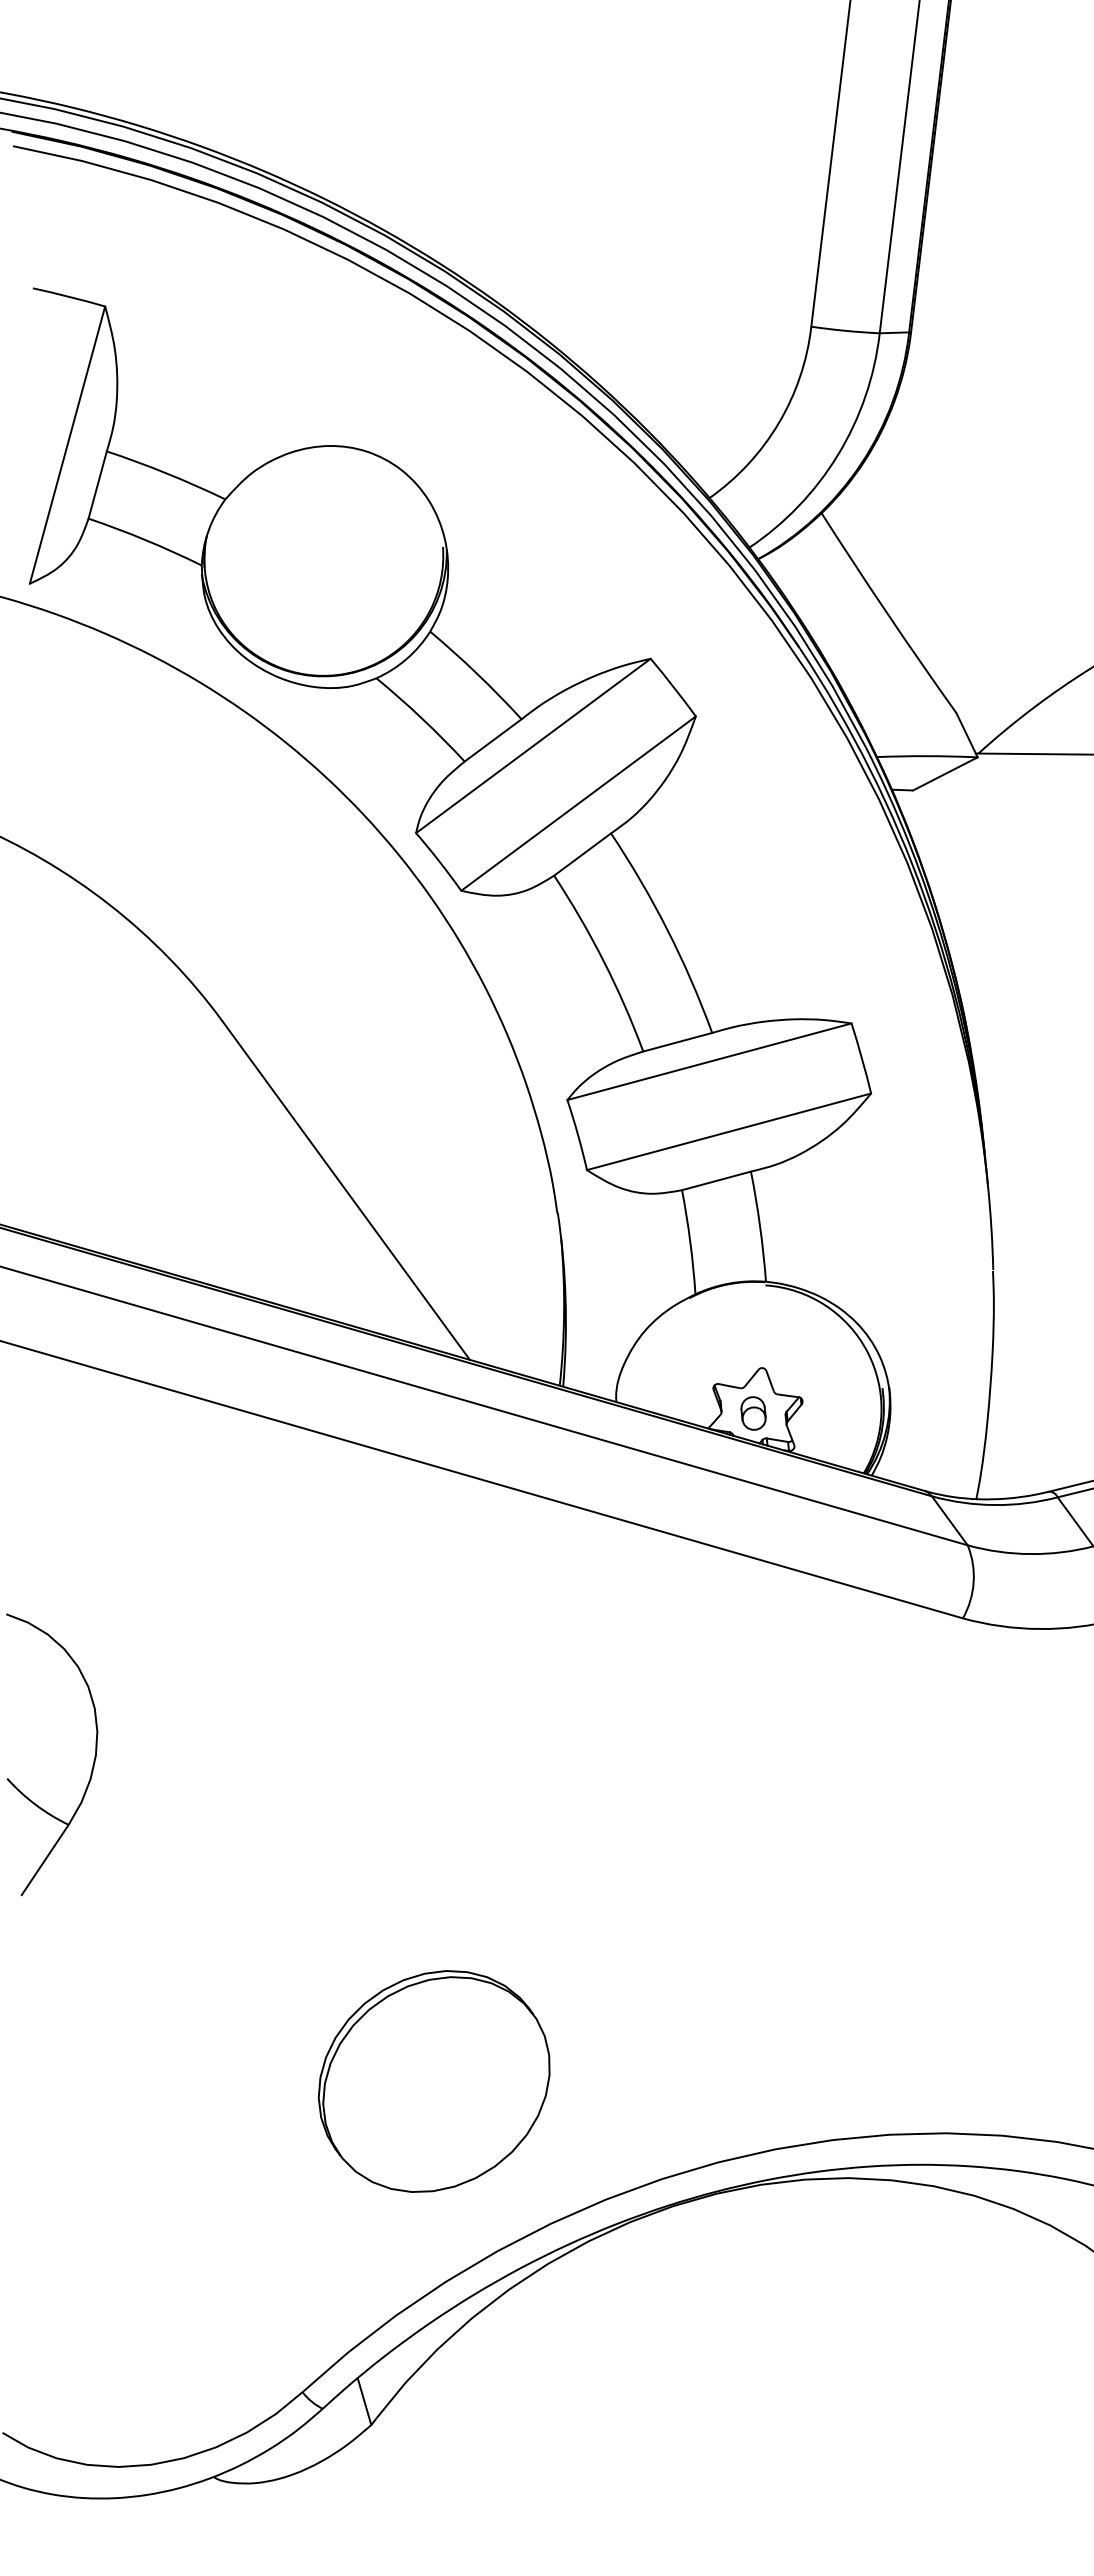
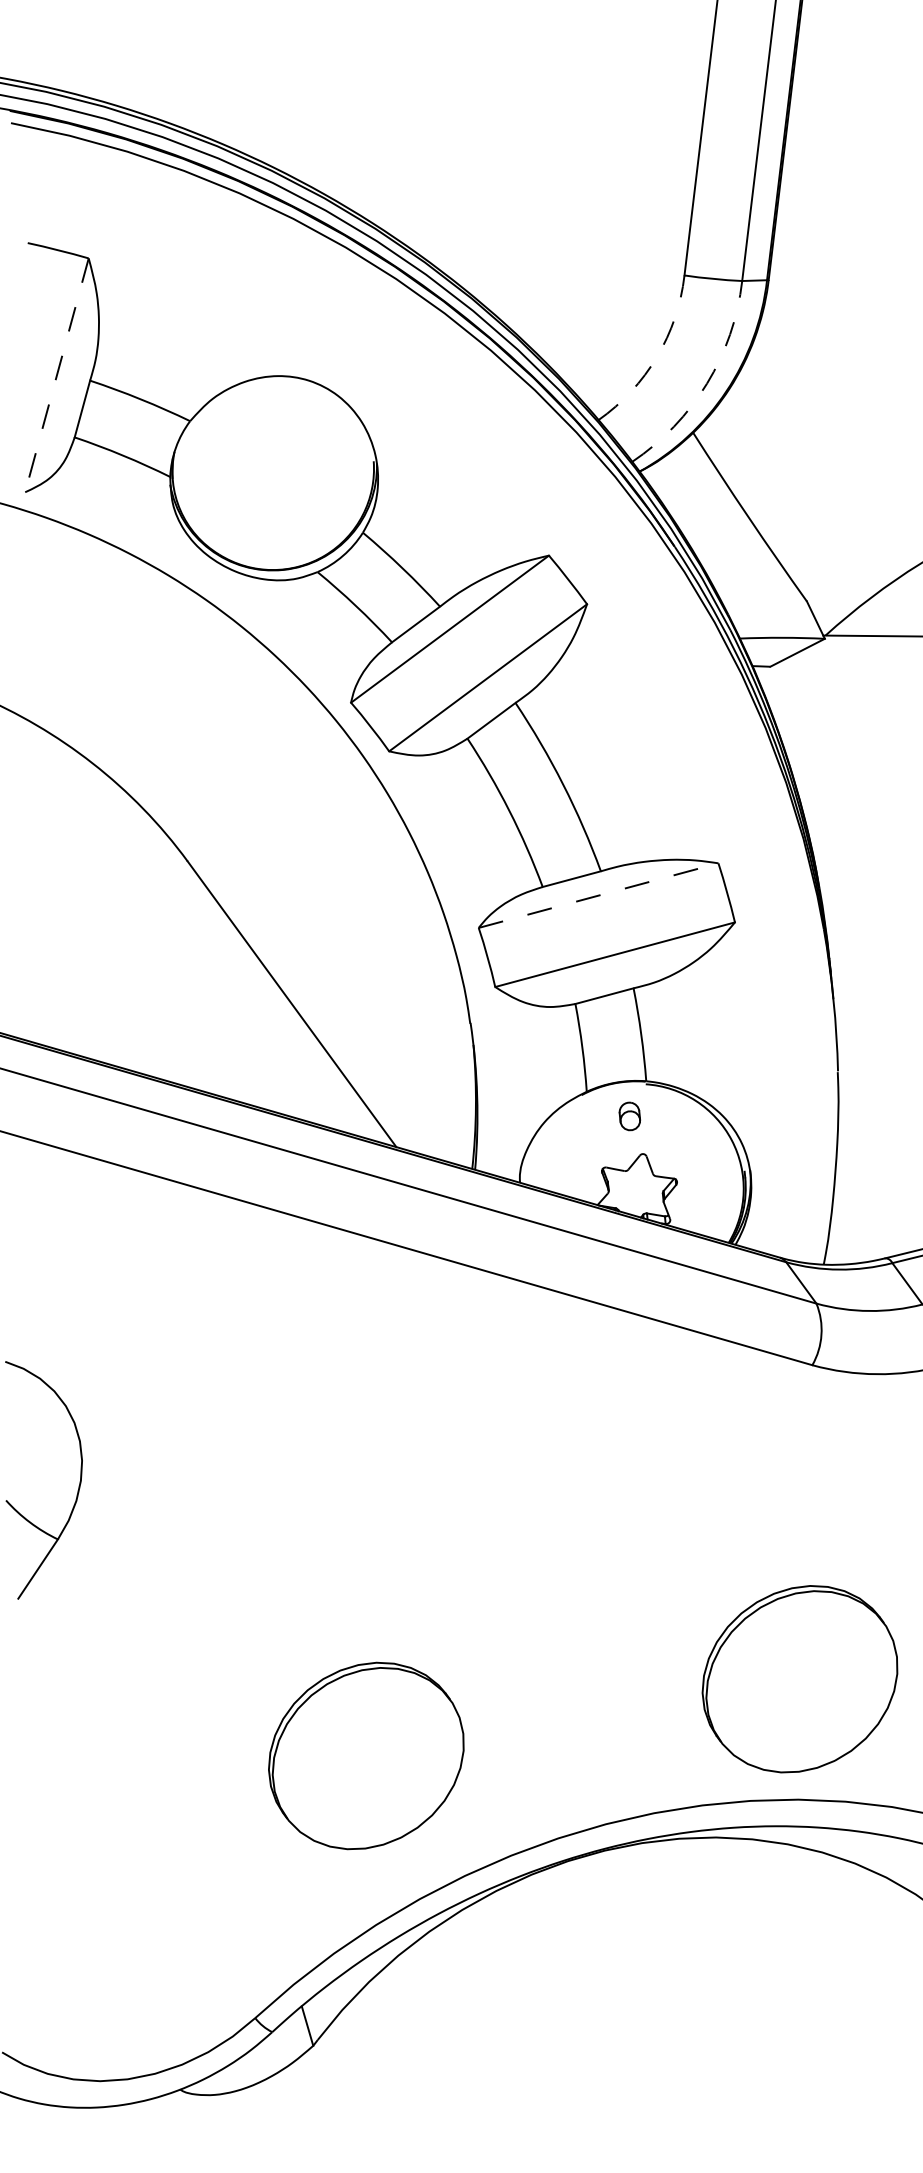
arc: (778, 423) -> (656, 357), solid -> dashed
line: (67, 445) -> (56, 375), solid -> dashed
arc: (838, 454) -> (707, 383), solid -> dashed
line: (709, 1061) -> (598, 895), solid -> dashed
part: (753, 1413) -> (629, 1116), moved
part: (947, 1990) -> (799, 1679), added

